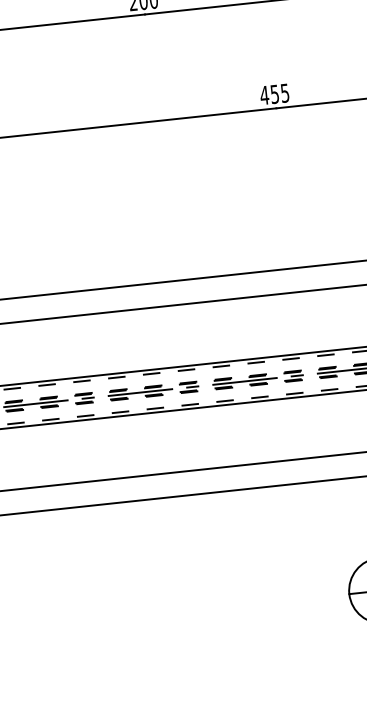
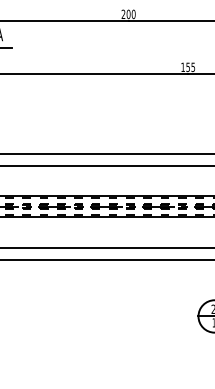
text: (265, 93) -> (183, 66), 455 -> 155

